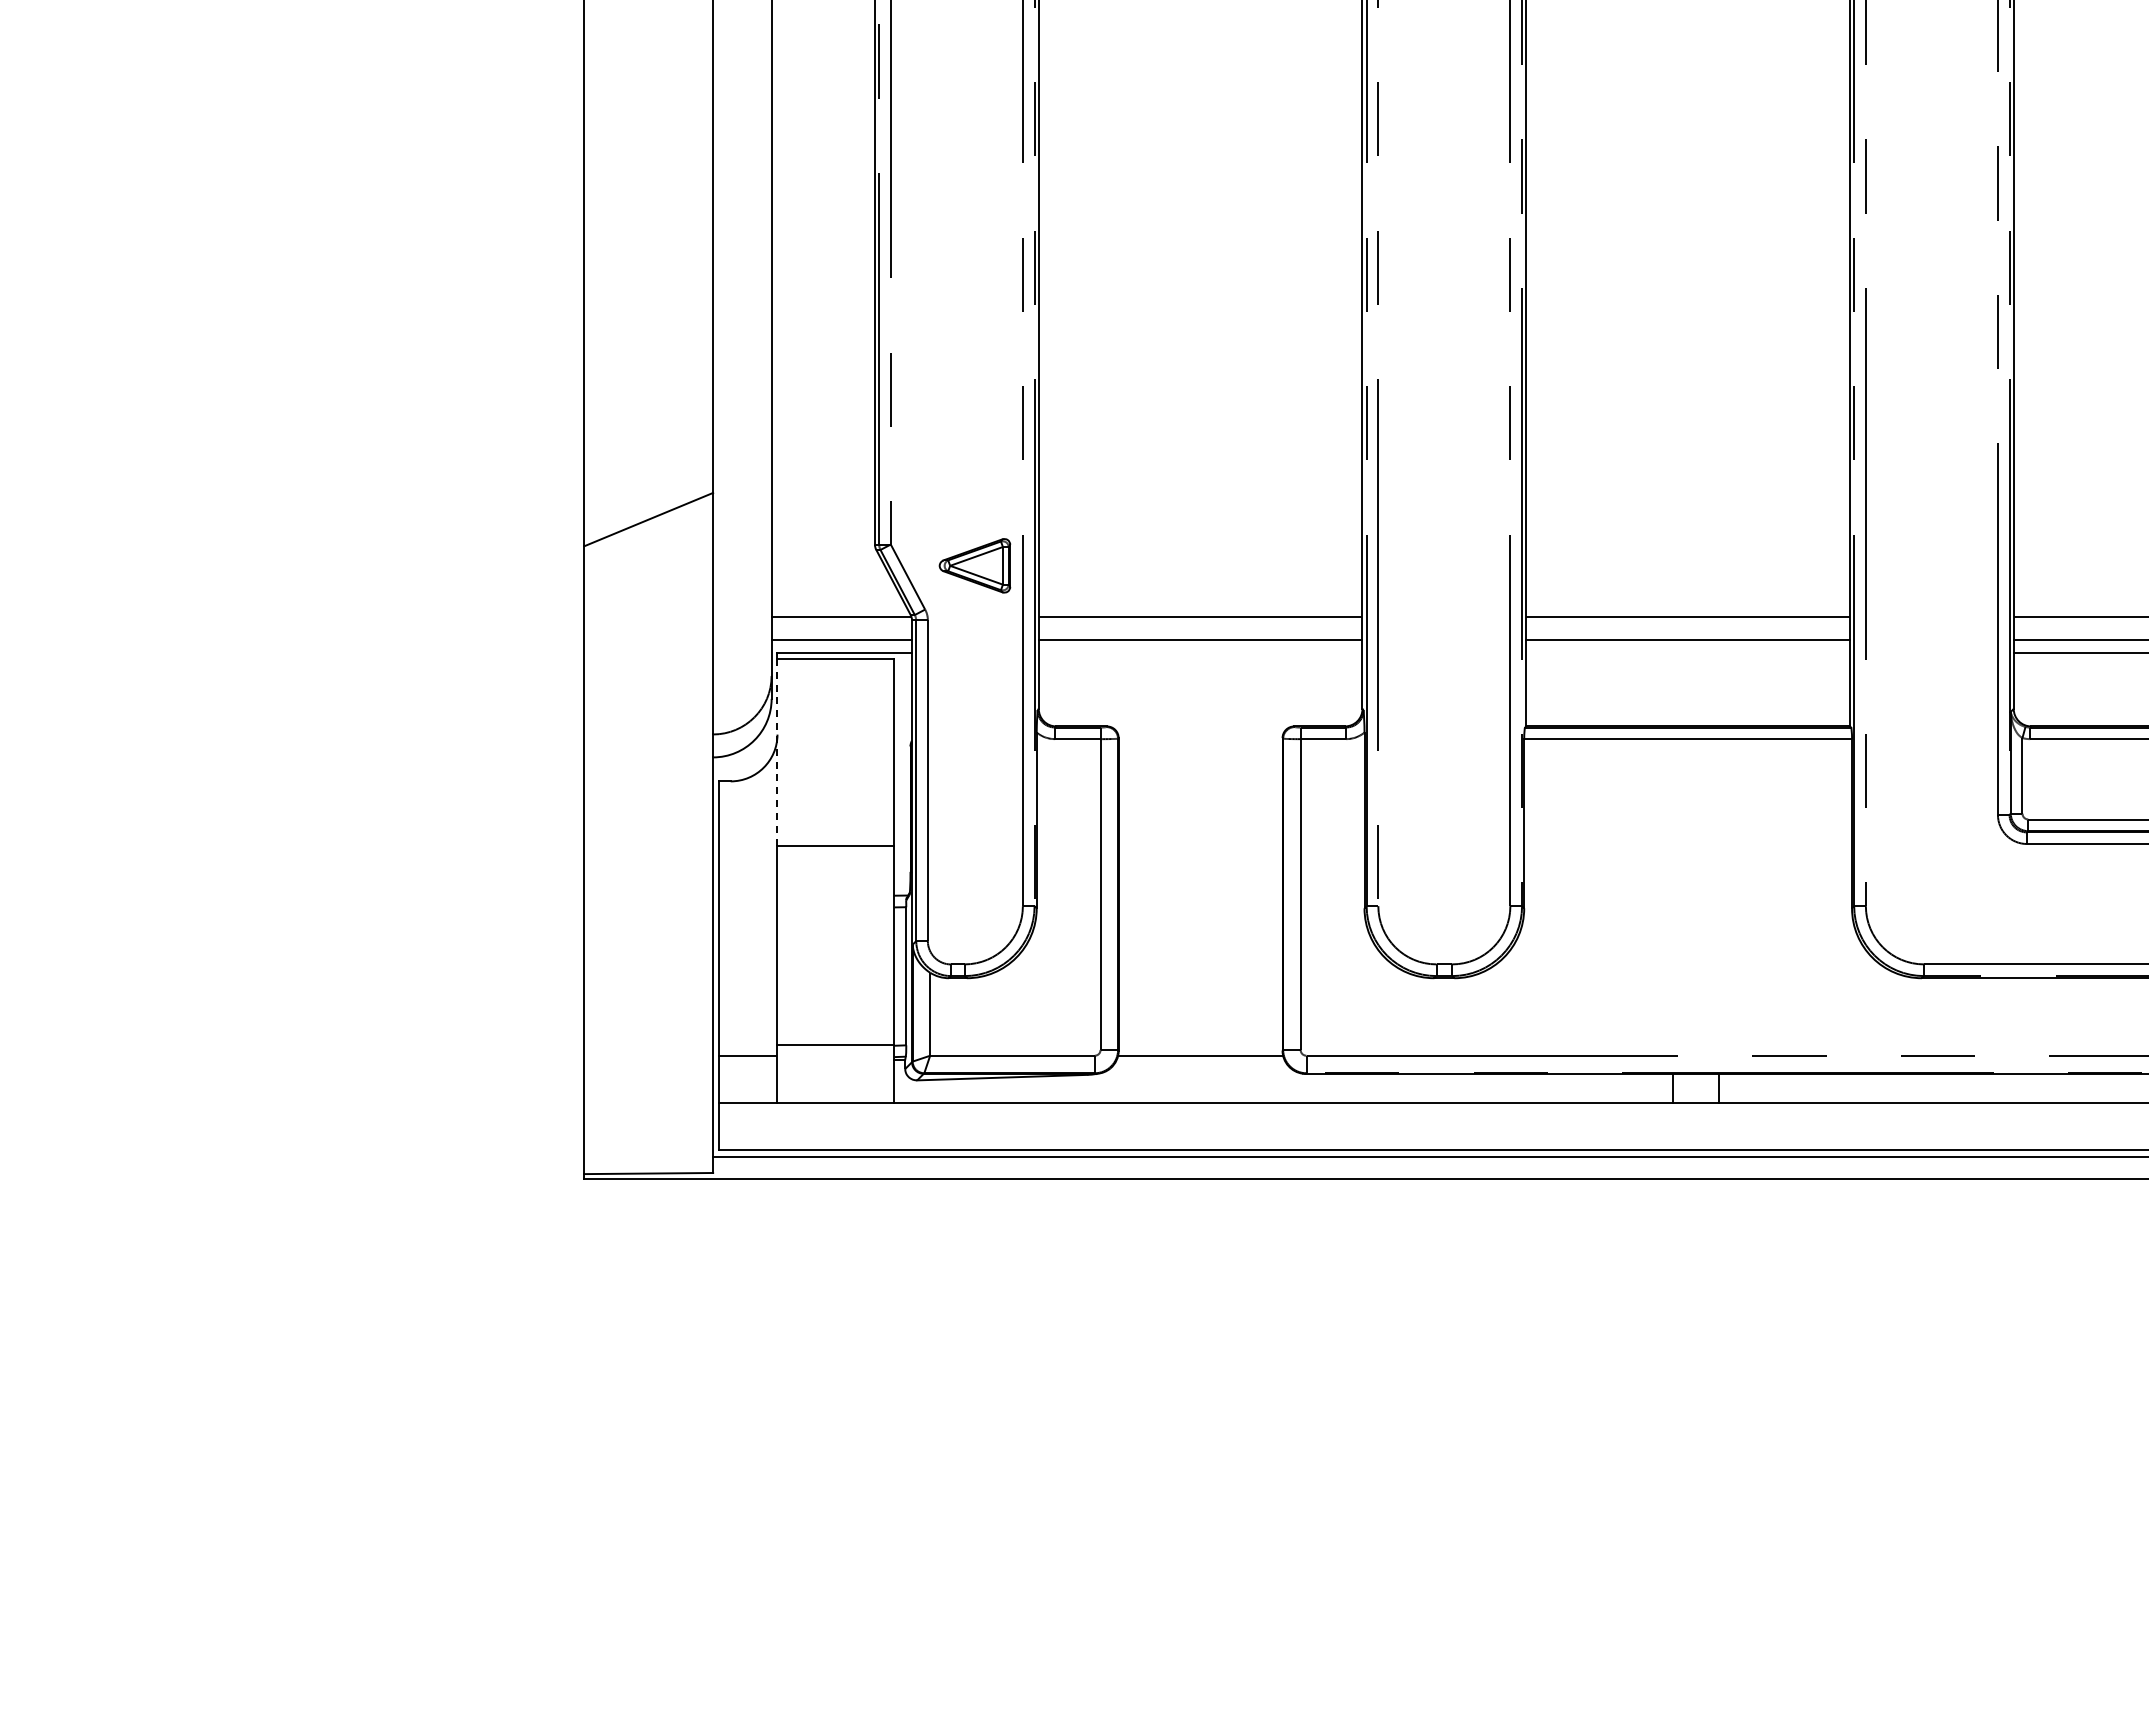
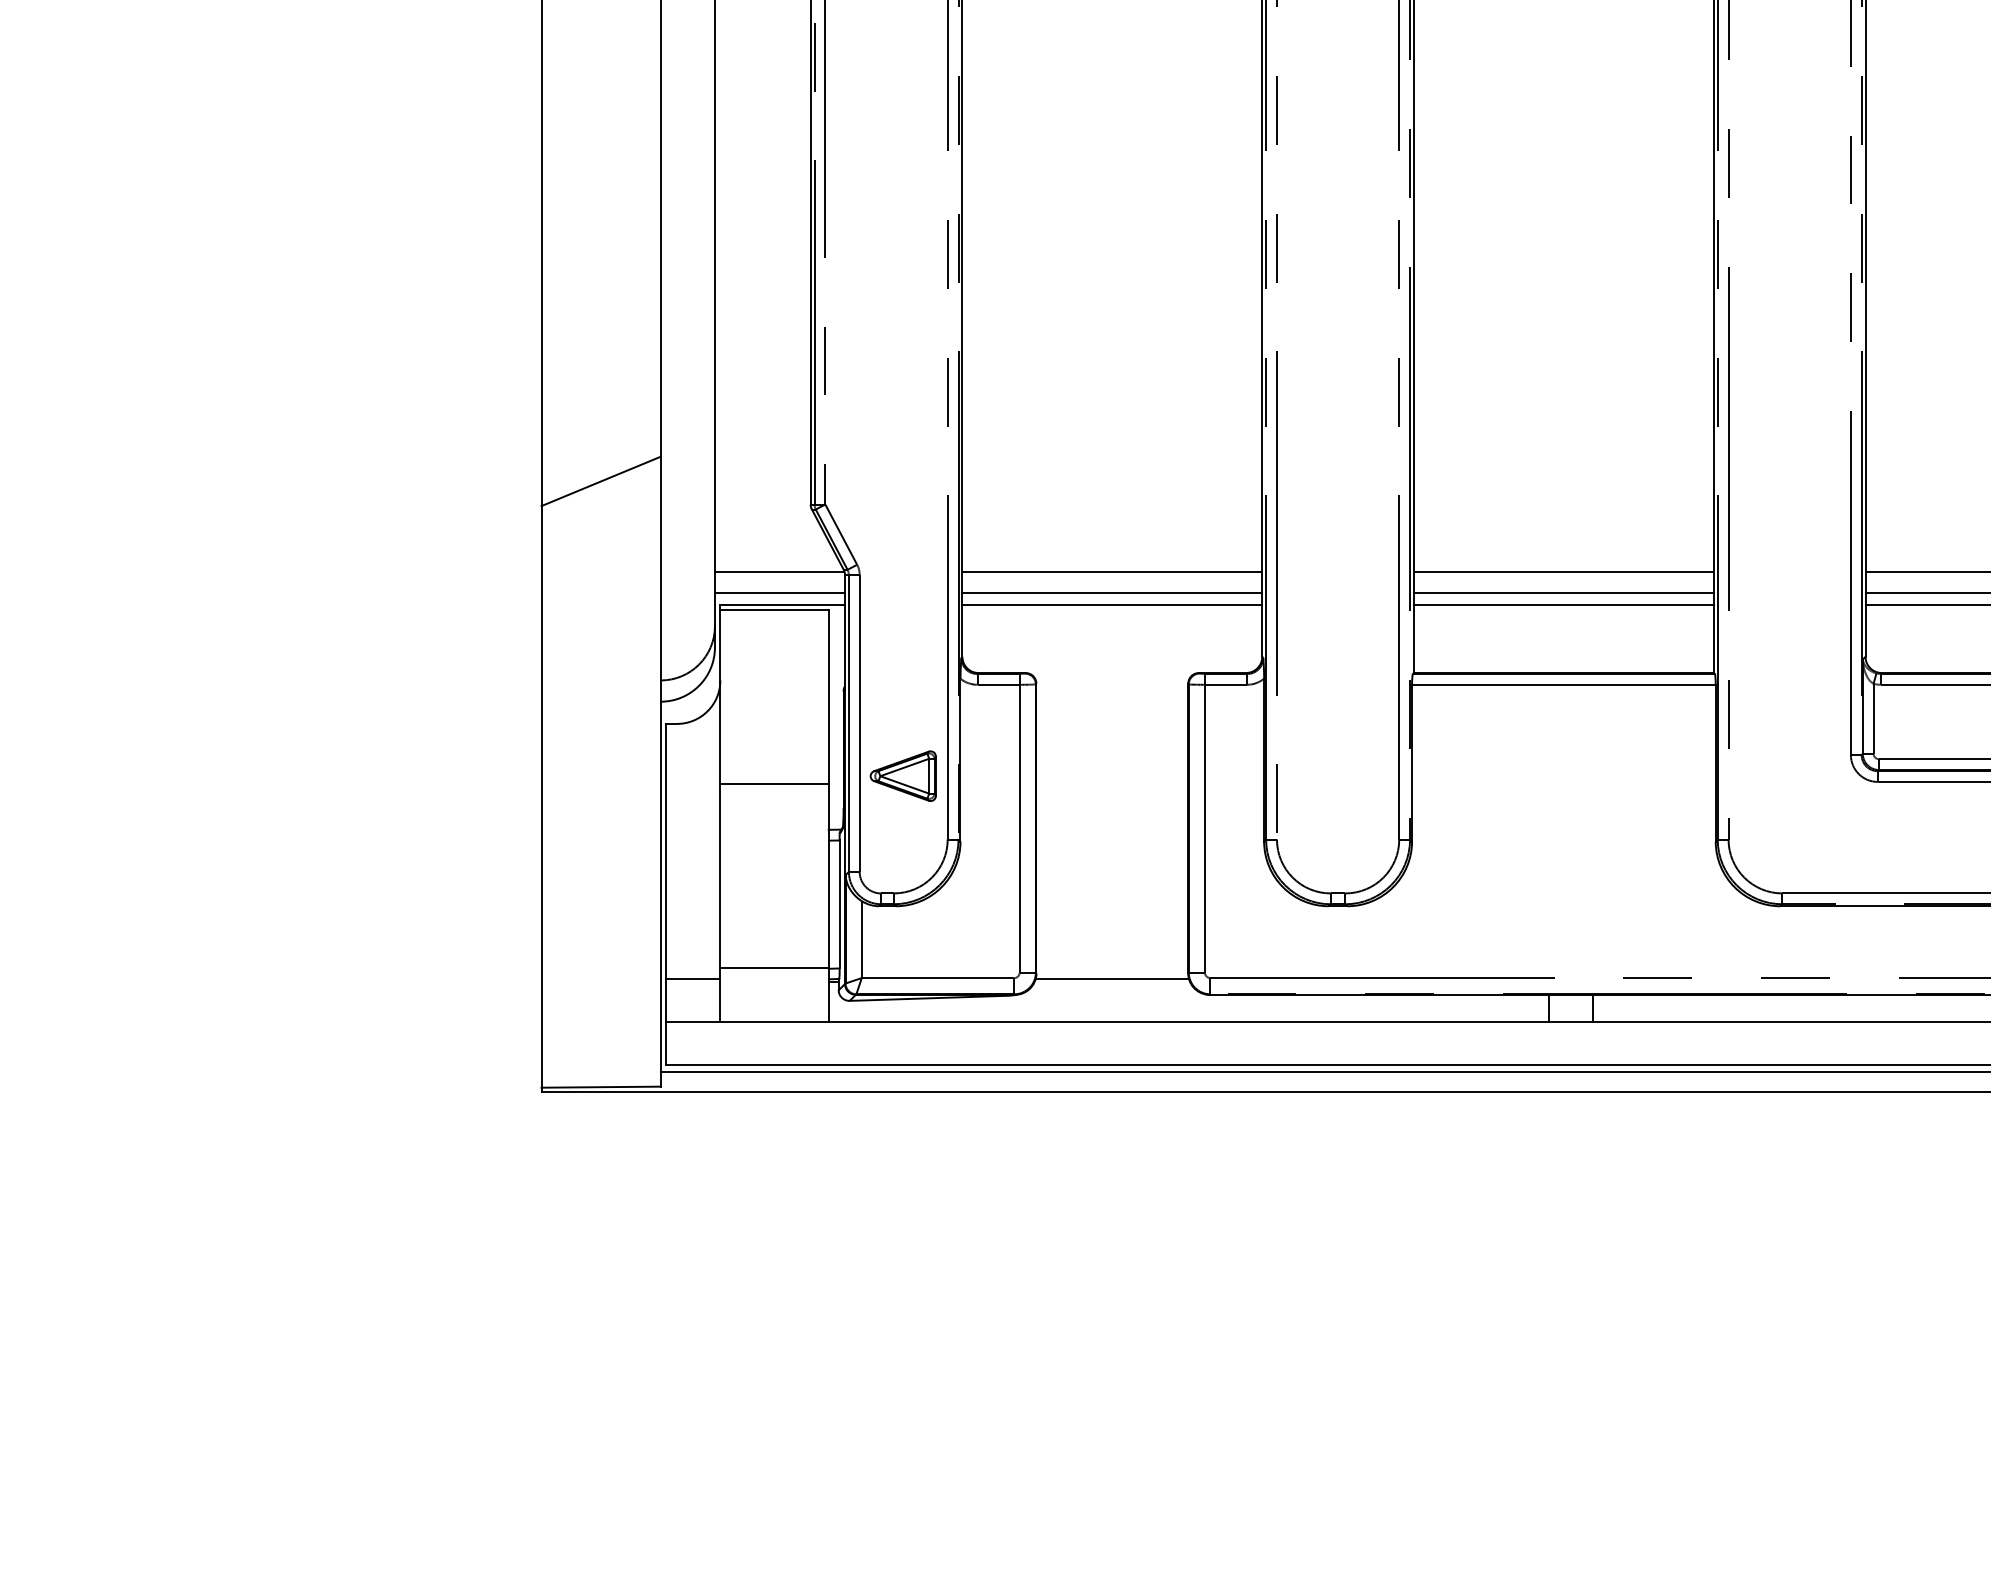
part: (974, 565) -> (902, 775), moved
line: (1200, 652) -> (1112, 604), added
line: (1687, 652) -> (1563, 604), added
line: (777, 752) -> (720, 697), dashed -> solid

